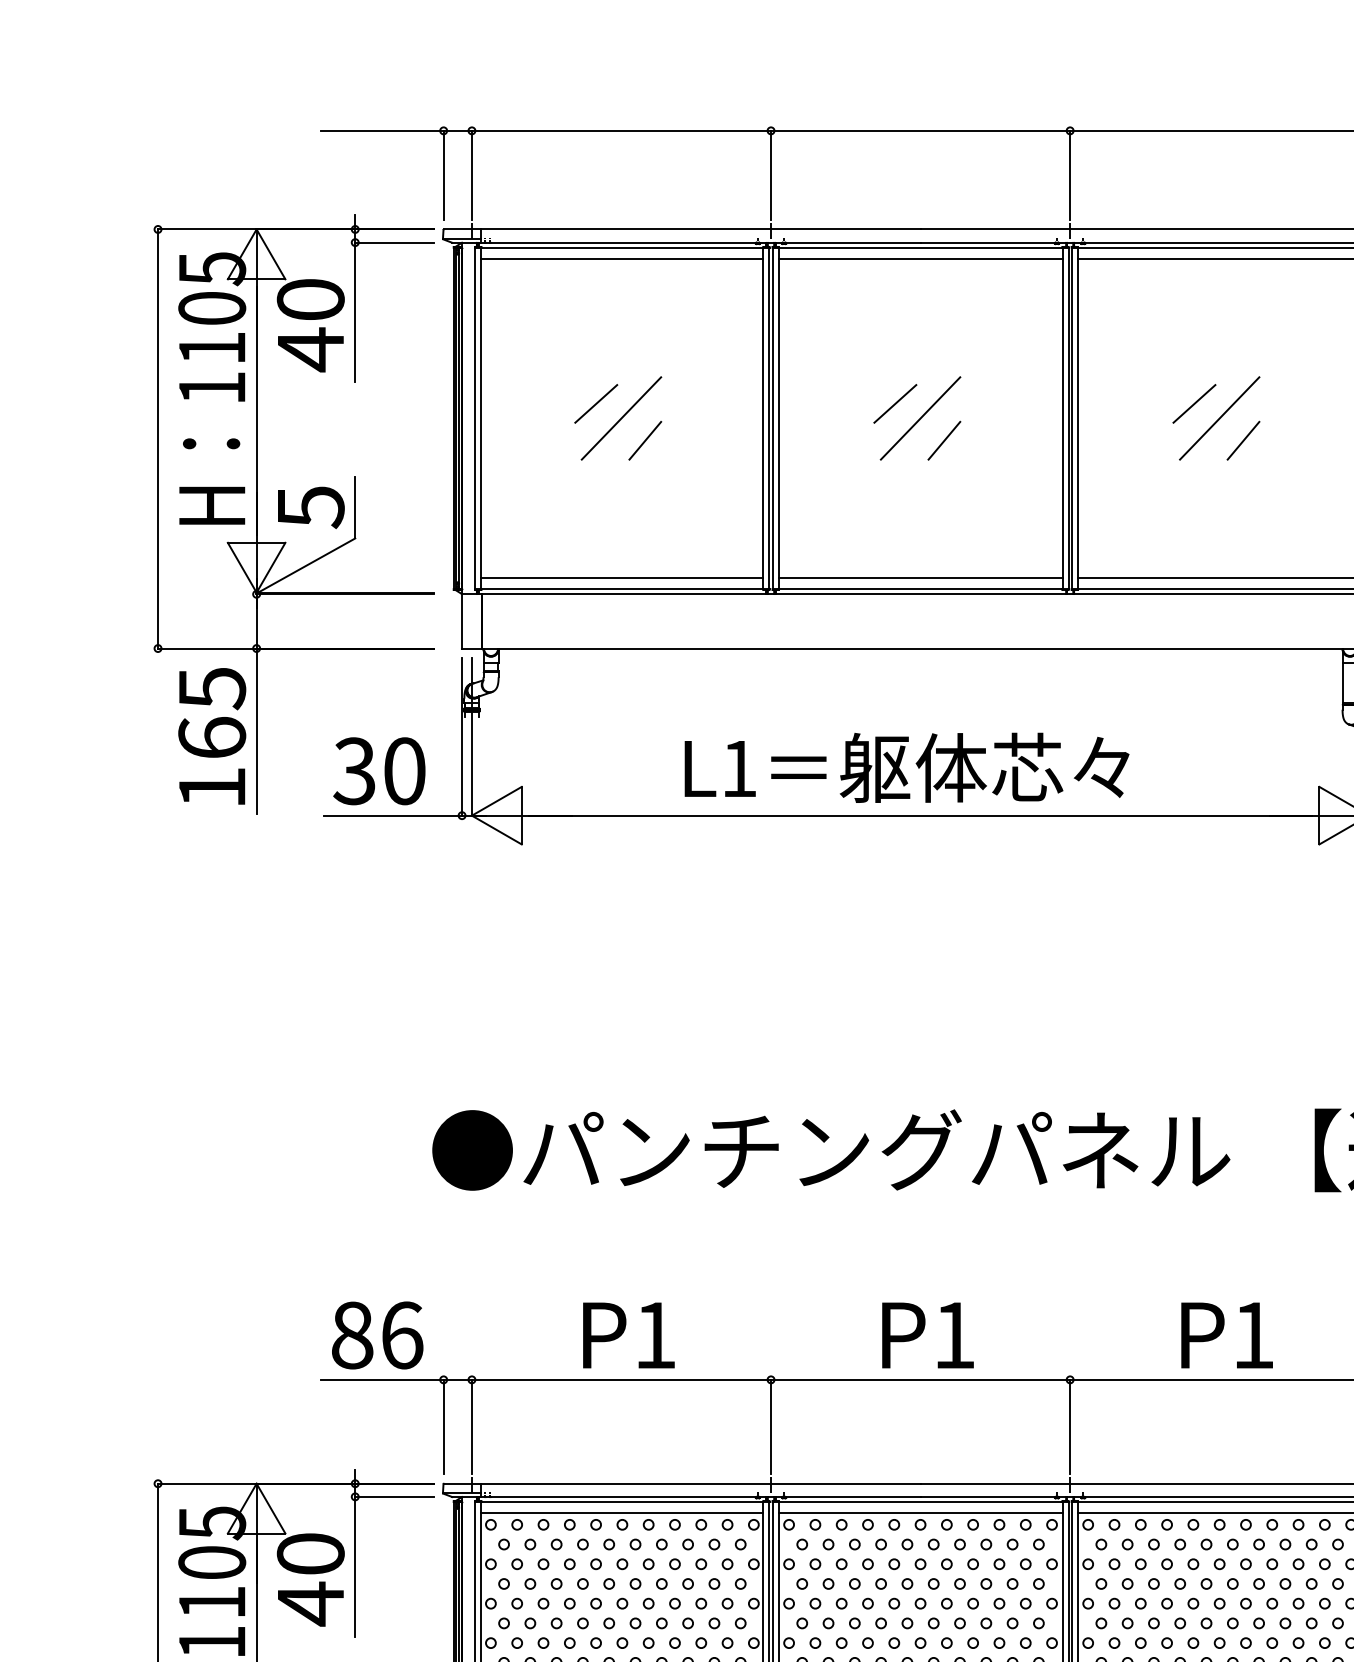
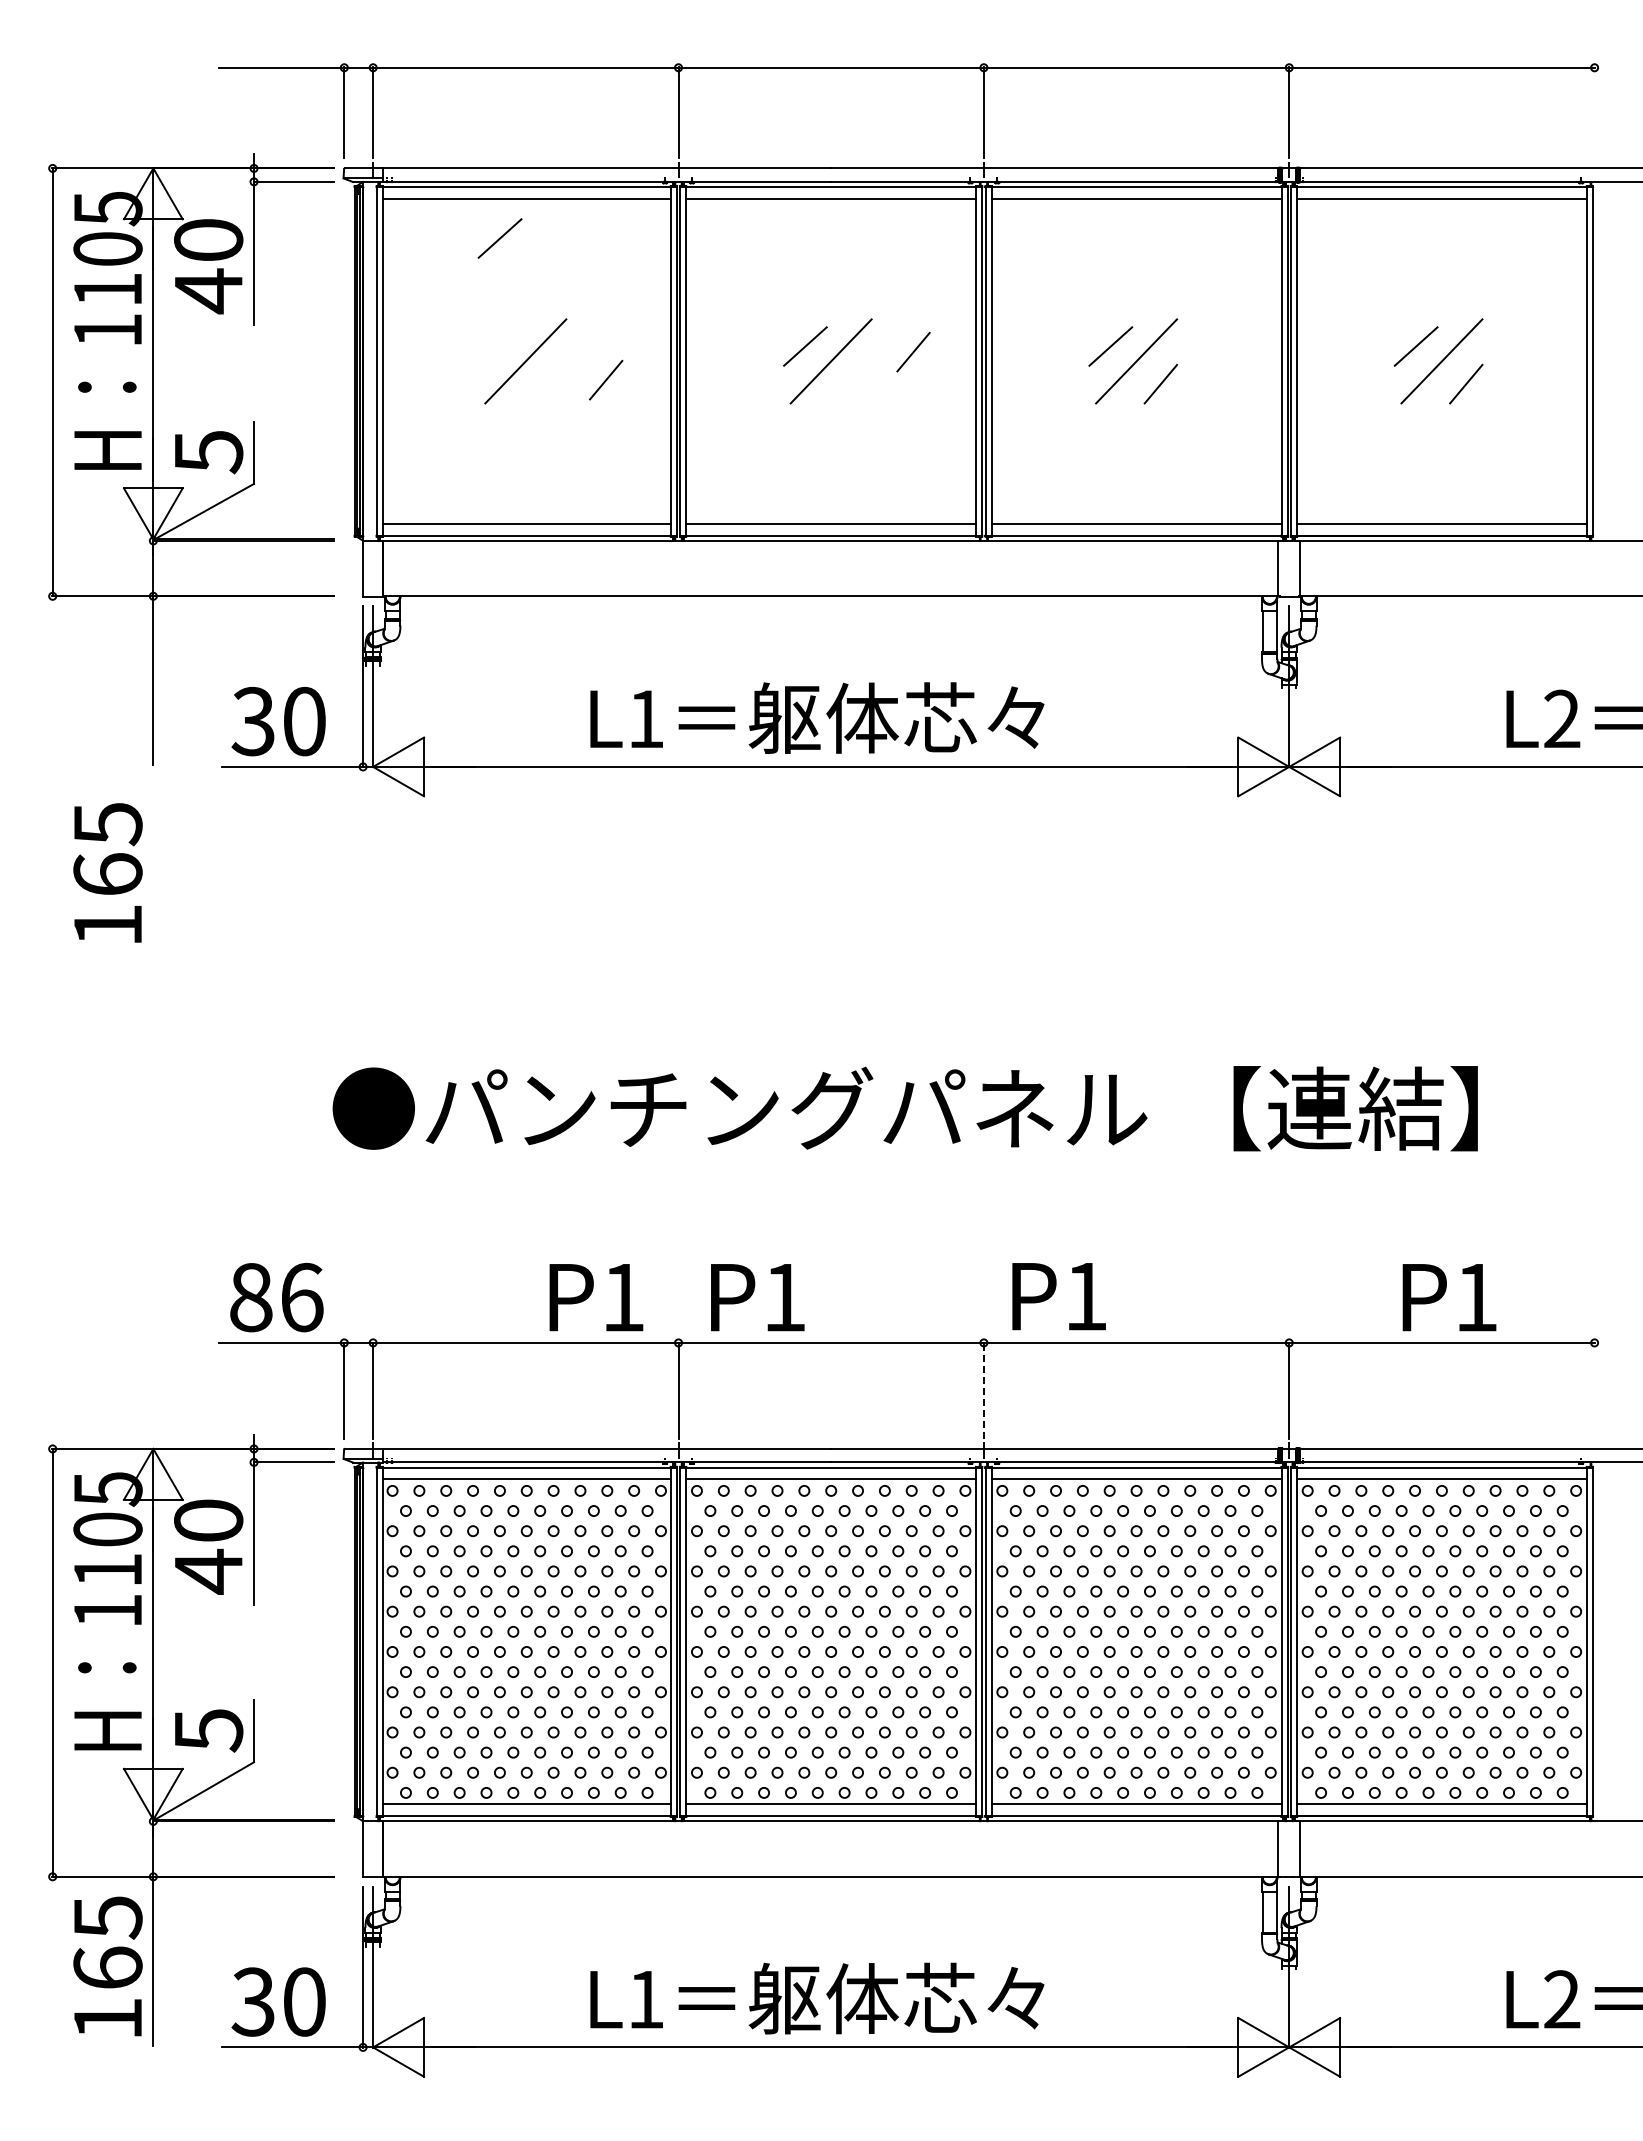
line: (595, 403) -> (499, 238), moved
line: (645, 440) -> (606, 379), moved
line: (944, 440) -> (913, 351), moved
text: (211, 735) -> (107, 872), moved
text: (628, 1335) -> (596, 1297), moved
text: (927, 1335) -> (757, 1297), moved
text: (1226, 1335) -> (1058, 1296), moved
line: (1069, 1426) -> (983, 1390), solid -> dashed

